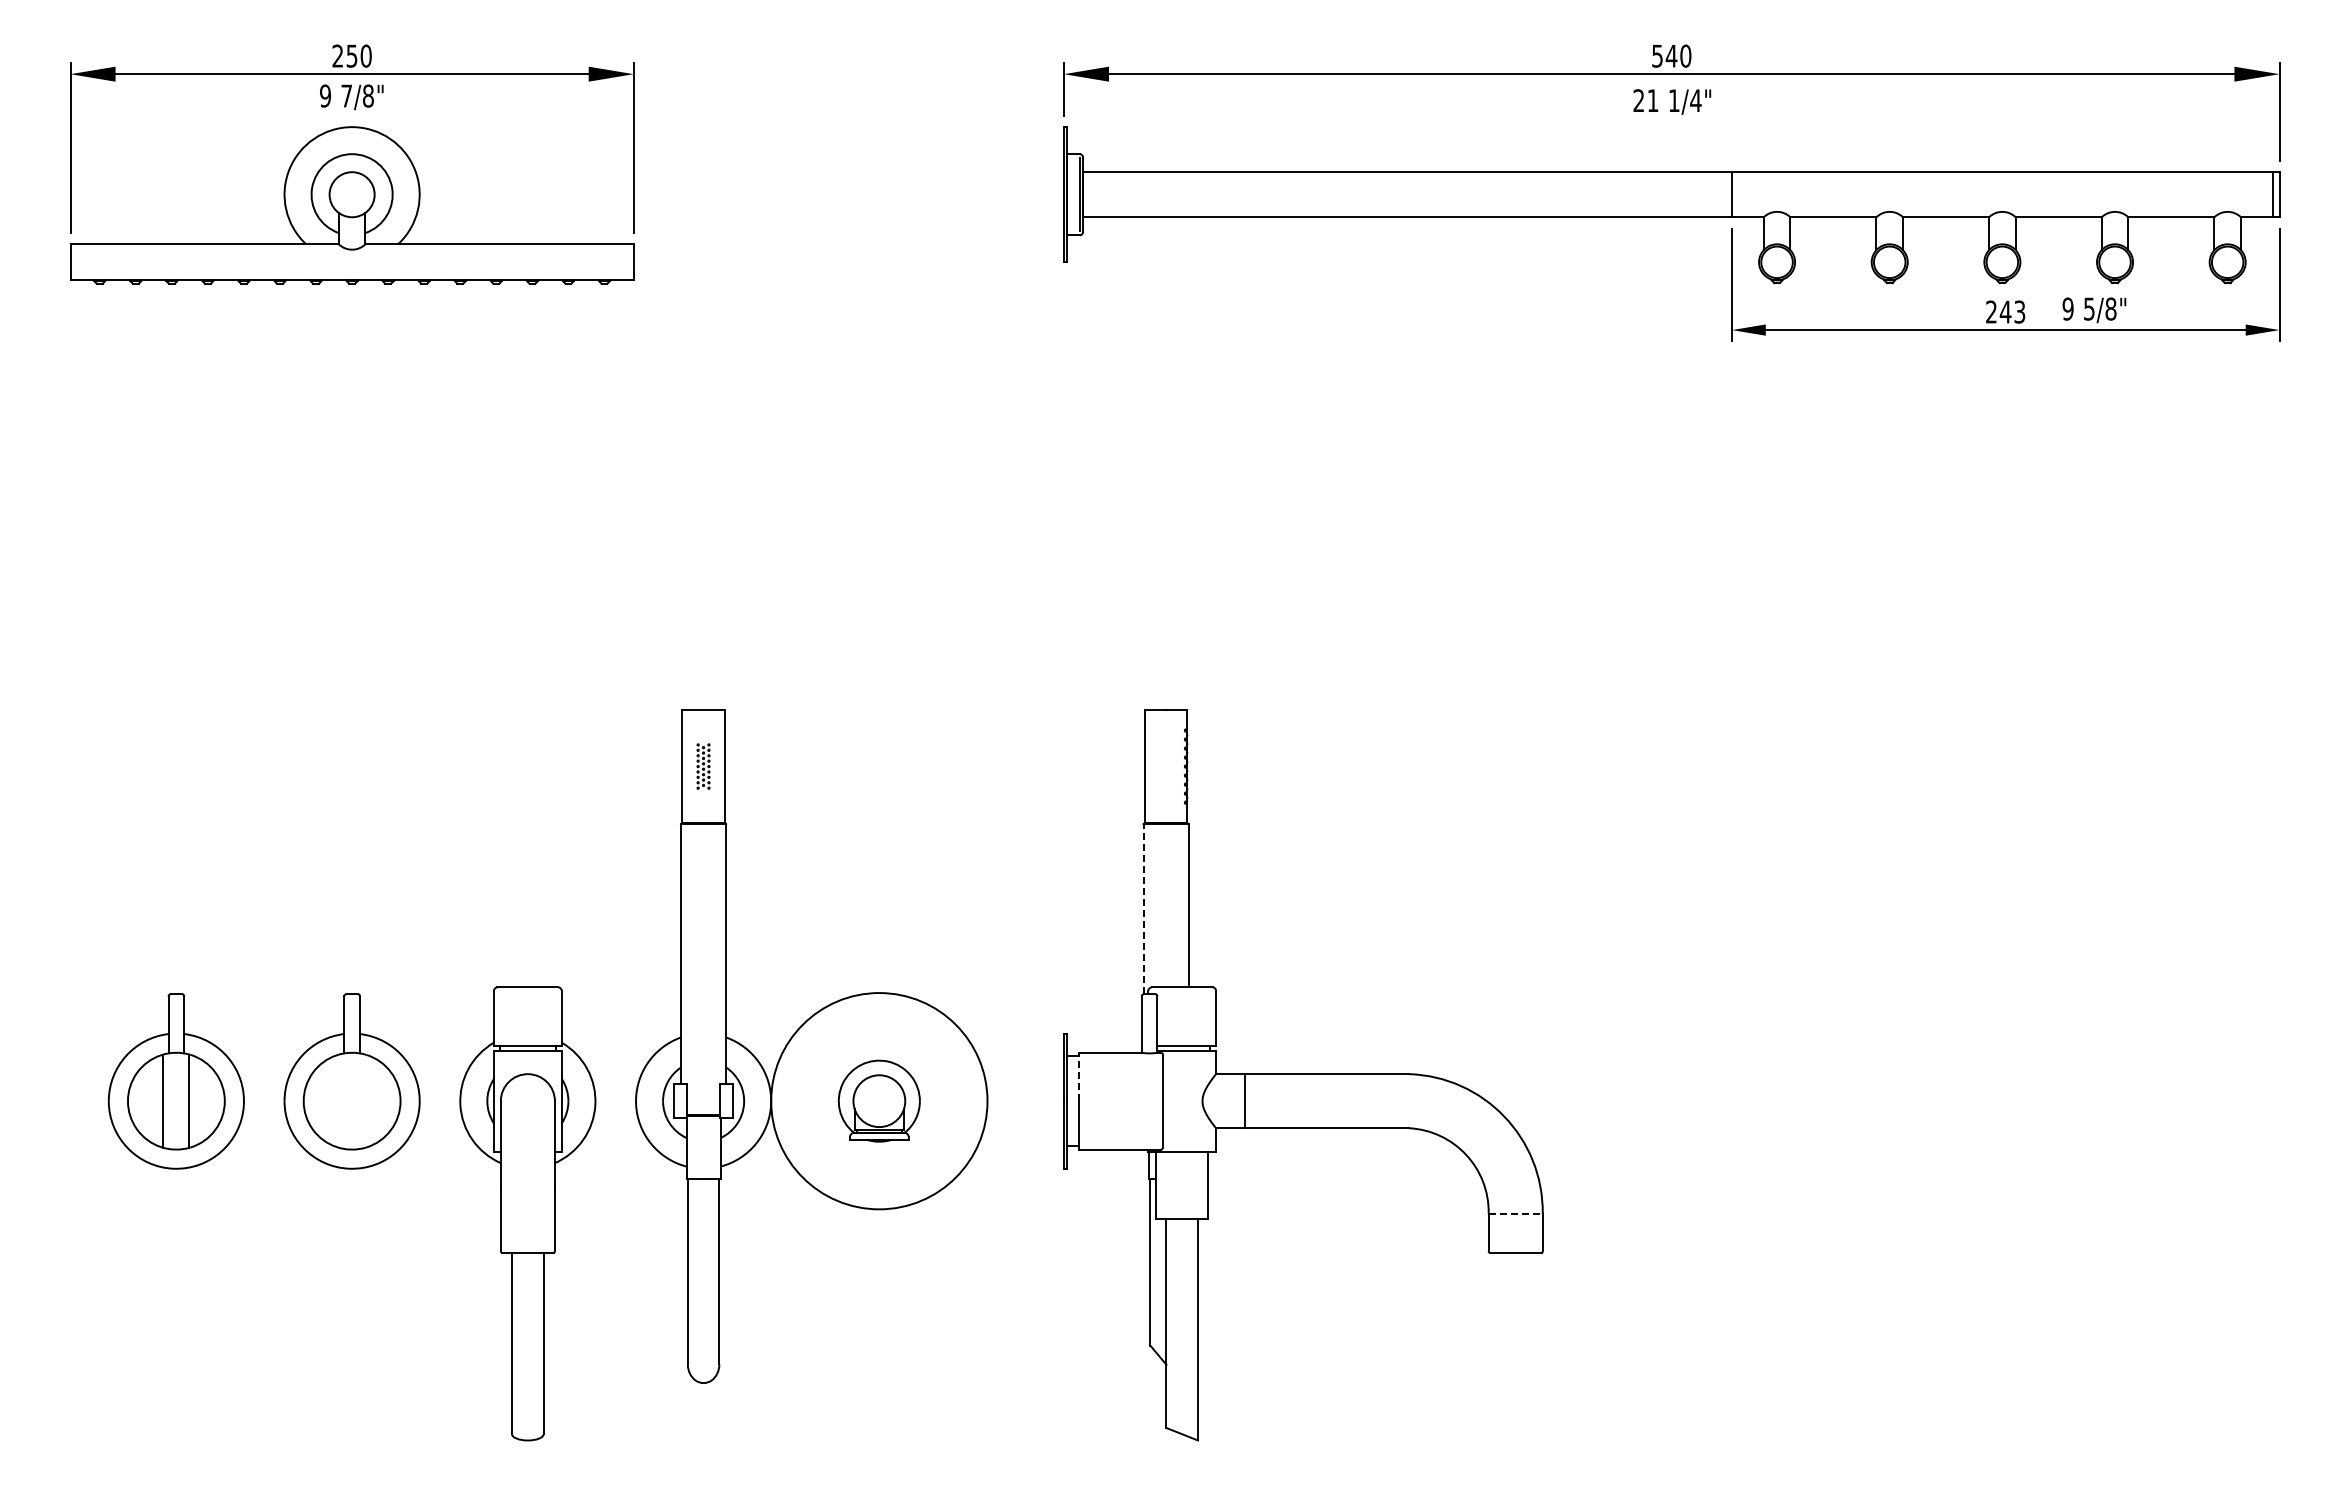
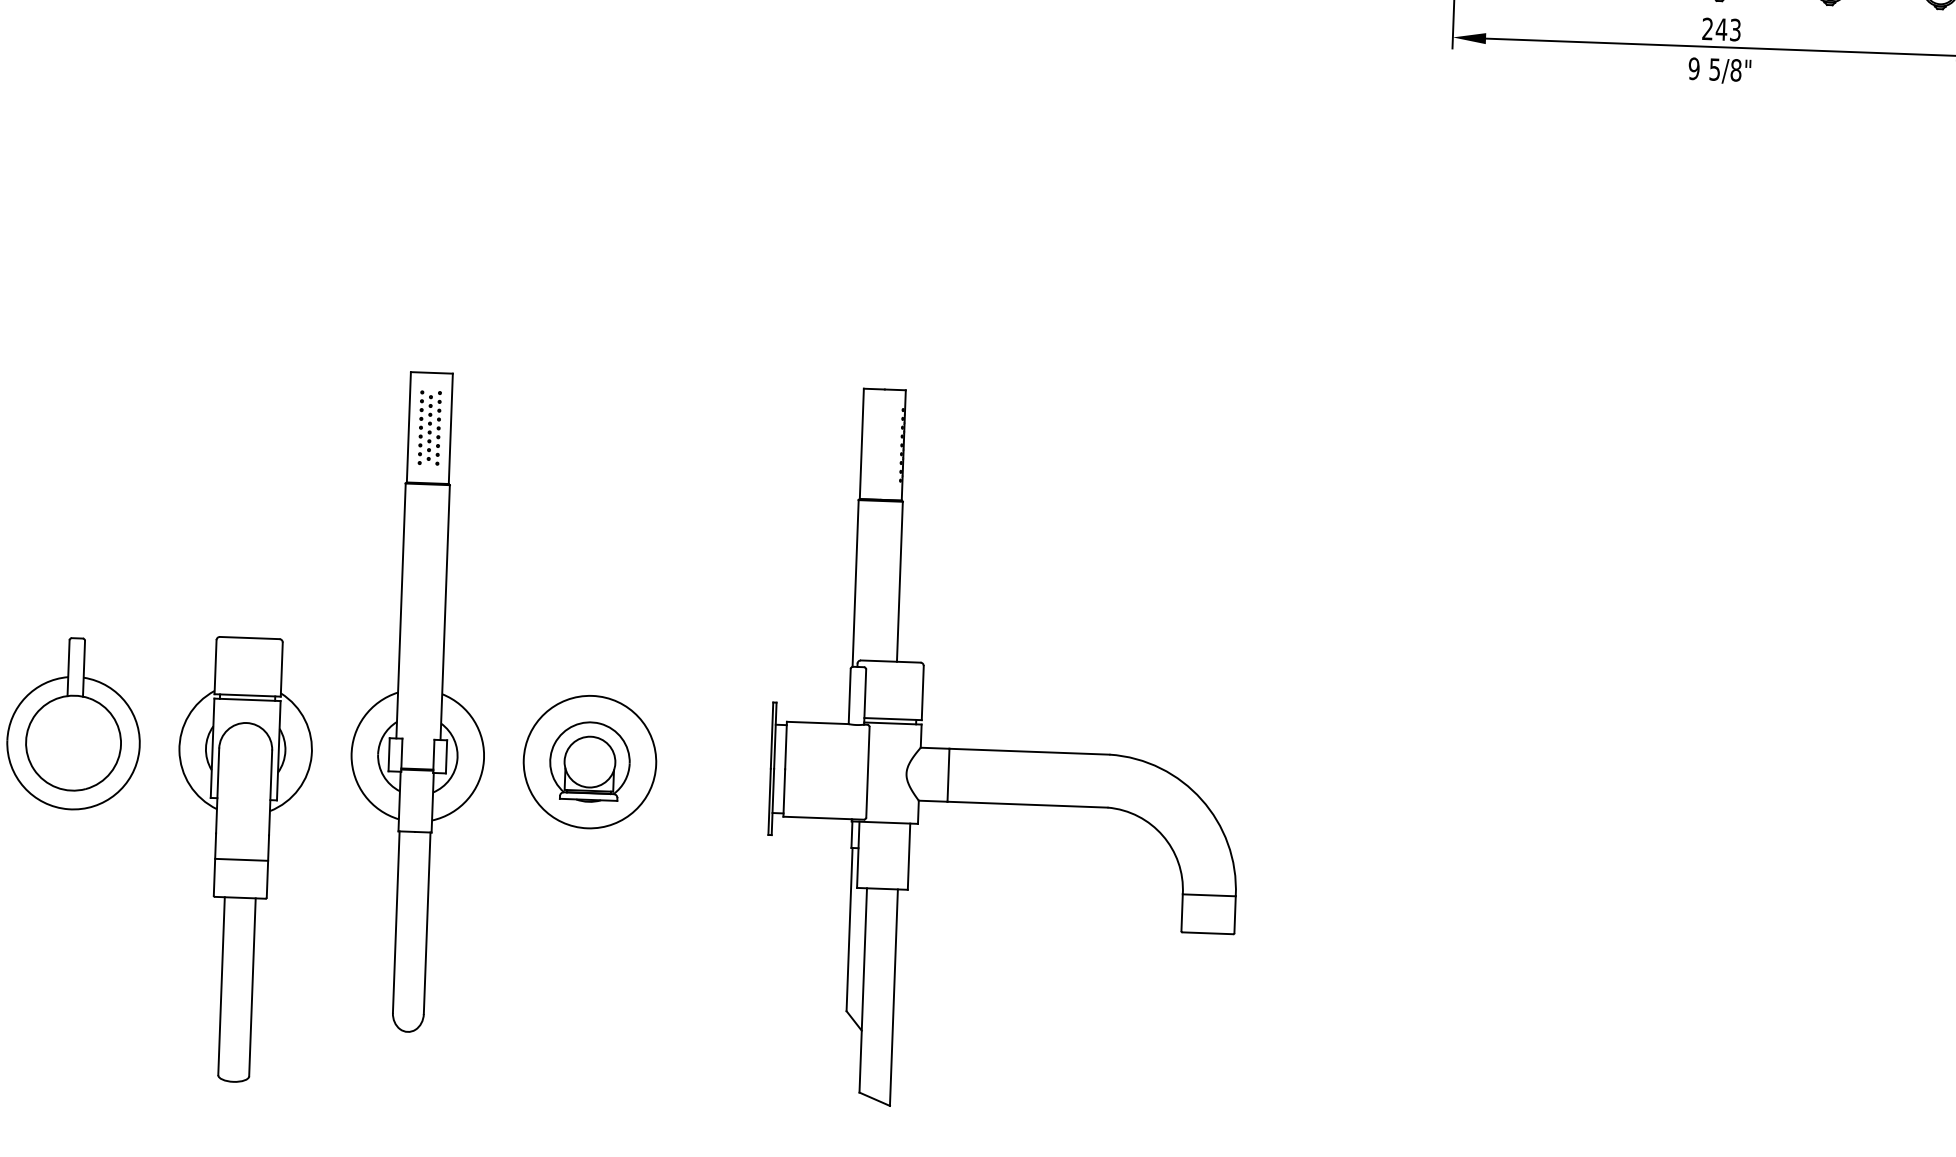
text: (2094, 310) -> (1719, 71), moved
part: (703, 766) -> (429, 427), size x1.67
line: (1143, 908) -> (855, 582), dashed -> solid
line: (1078, 1076) -> (785, 745), dashed -> solid
circle: (878, 1100) -> (589, 761), size x0.62
line: (527, 1213) -> (241, 859), added
line: (1516, 1213) -> (1210, 895), dashed -> solid

